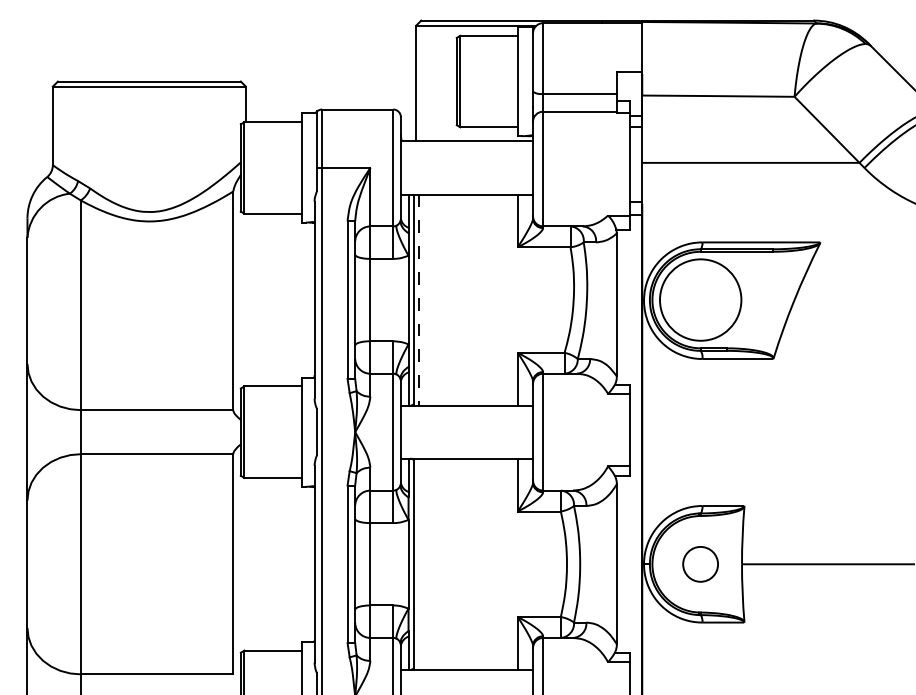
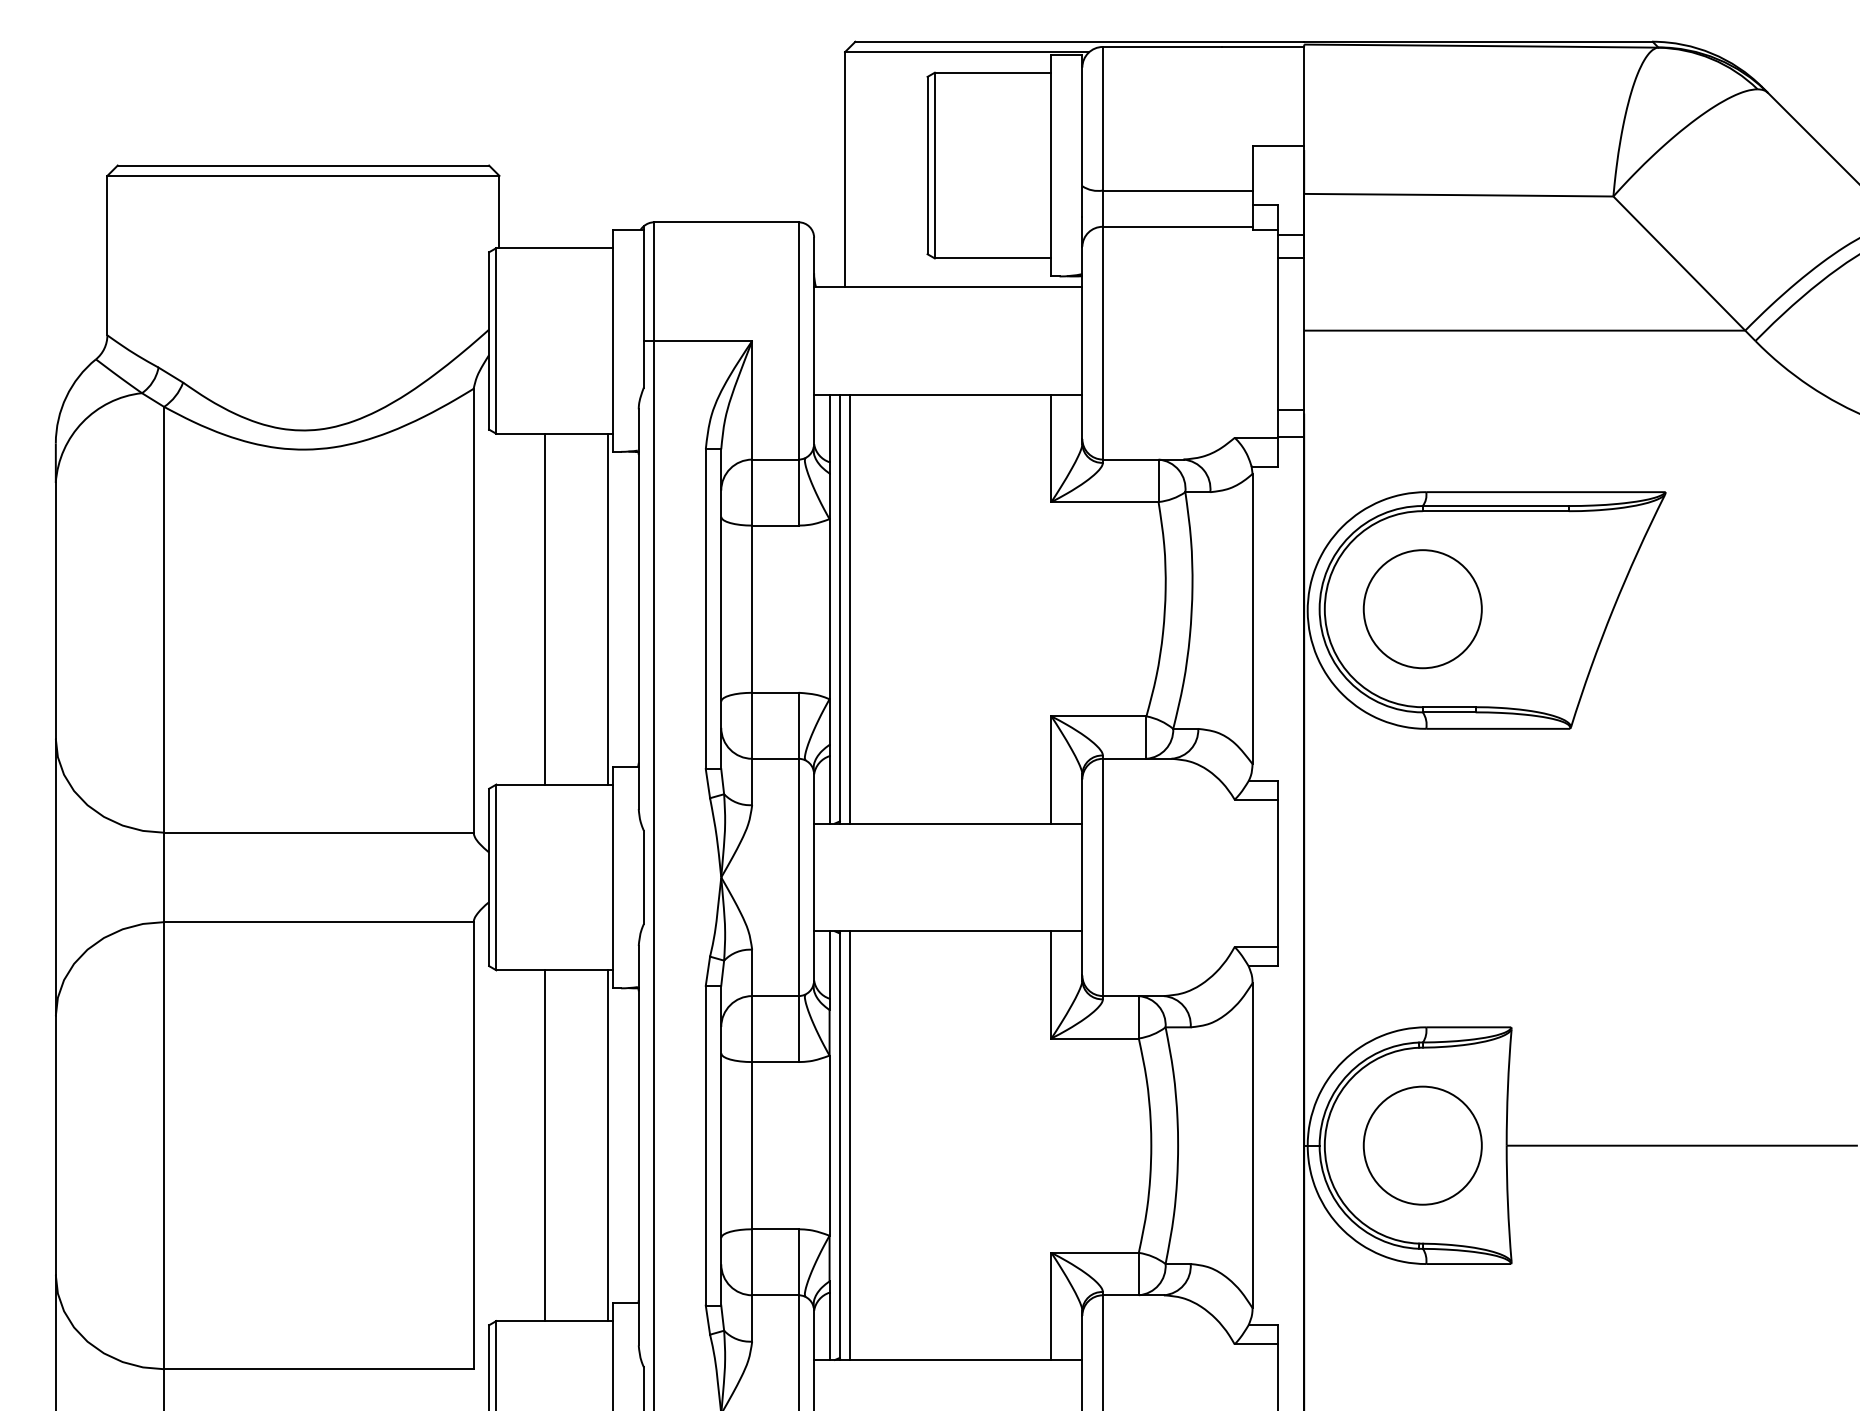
line: (268, 299) -> (545, 608), added
line: (299, 299) -> (608, 608), added
line: (418, 300) -> (849, 610), dashed -> solid
circle: (700, 300) -> (1422, 610), size x0.71
line: (268, 563) -> (545, 1144), added
line: (299, 563) -> (608, 1144), added
line: (418, 563) -> (849, 1144), added
circle: (700, 564) -> (1422, 1146), size x1.67

